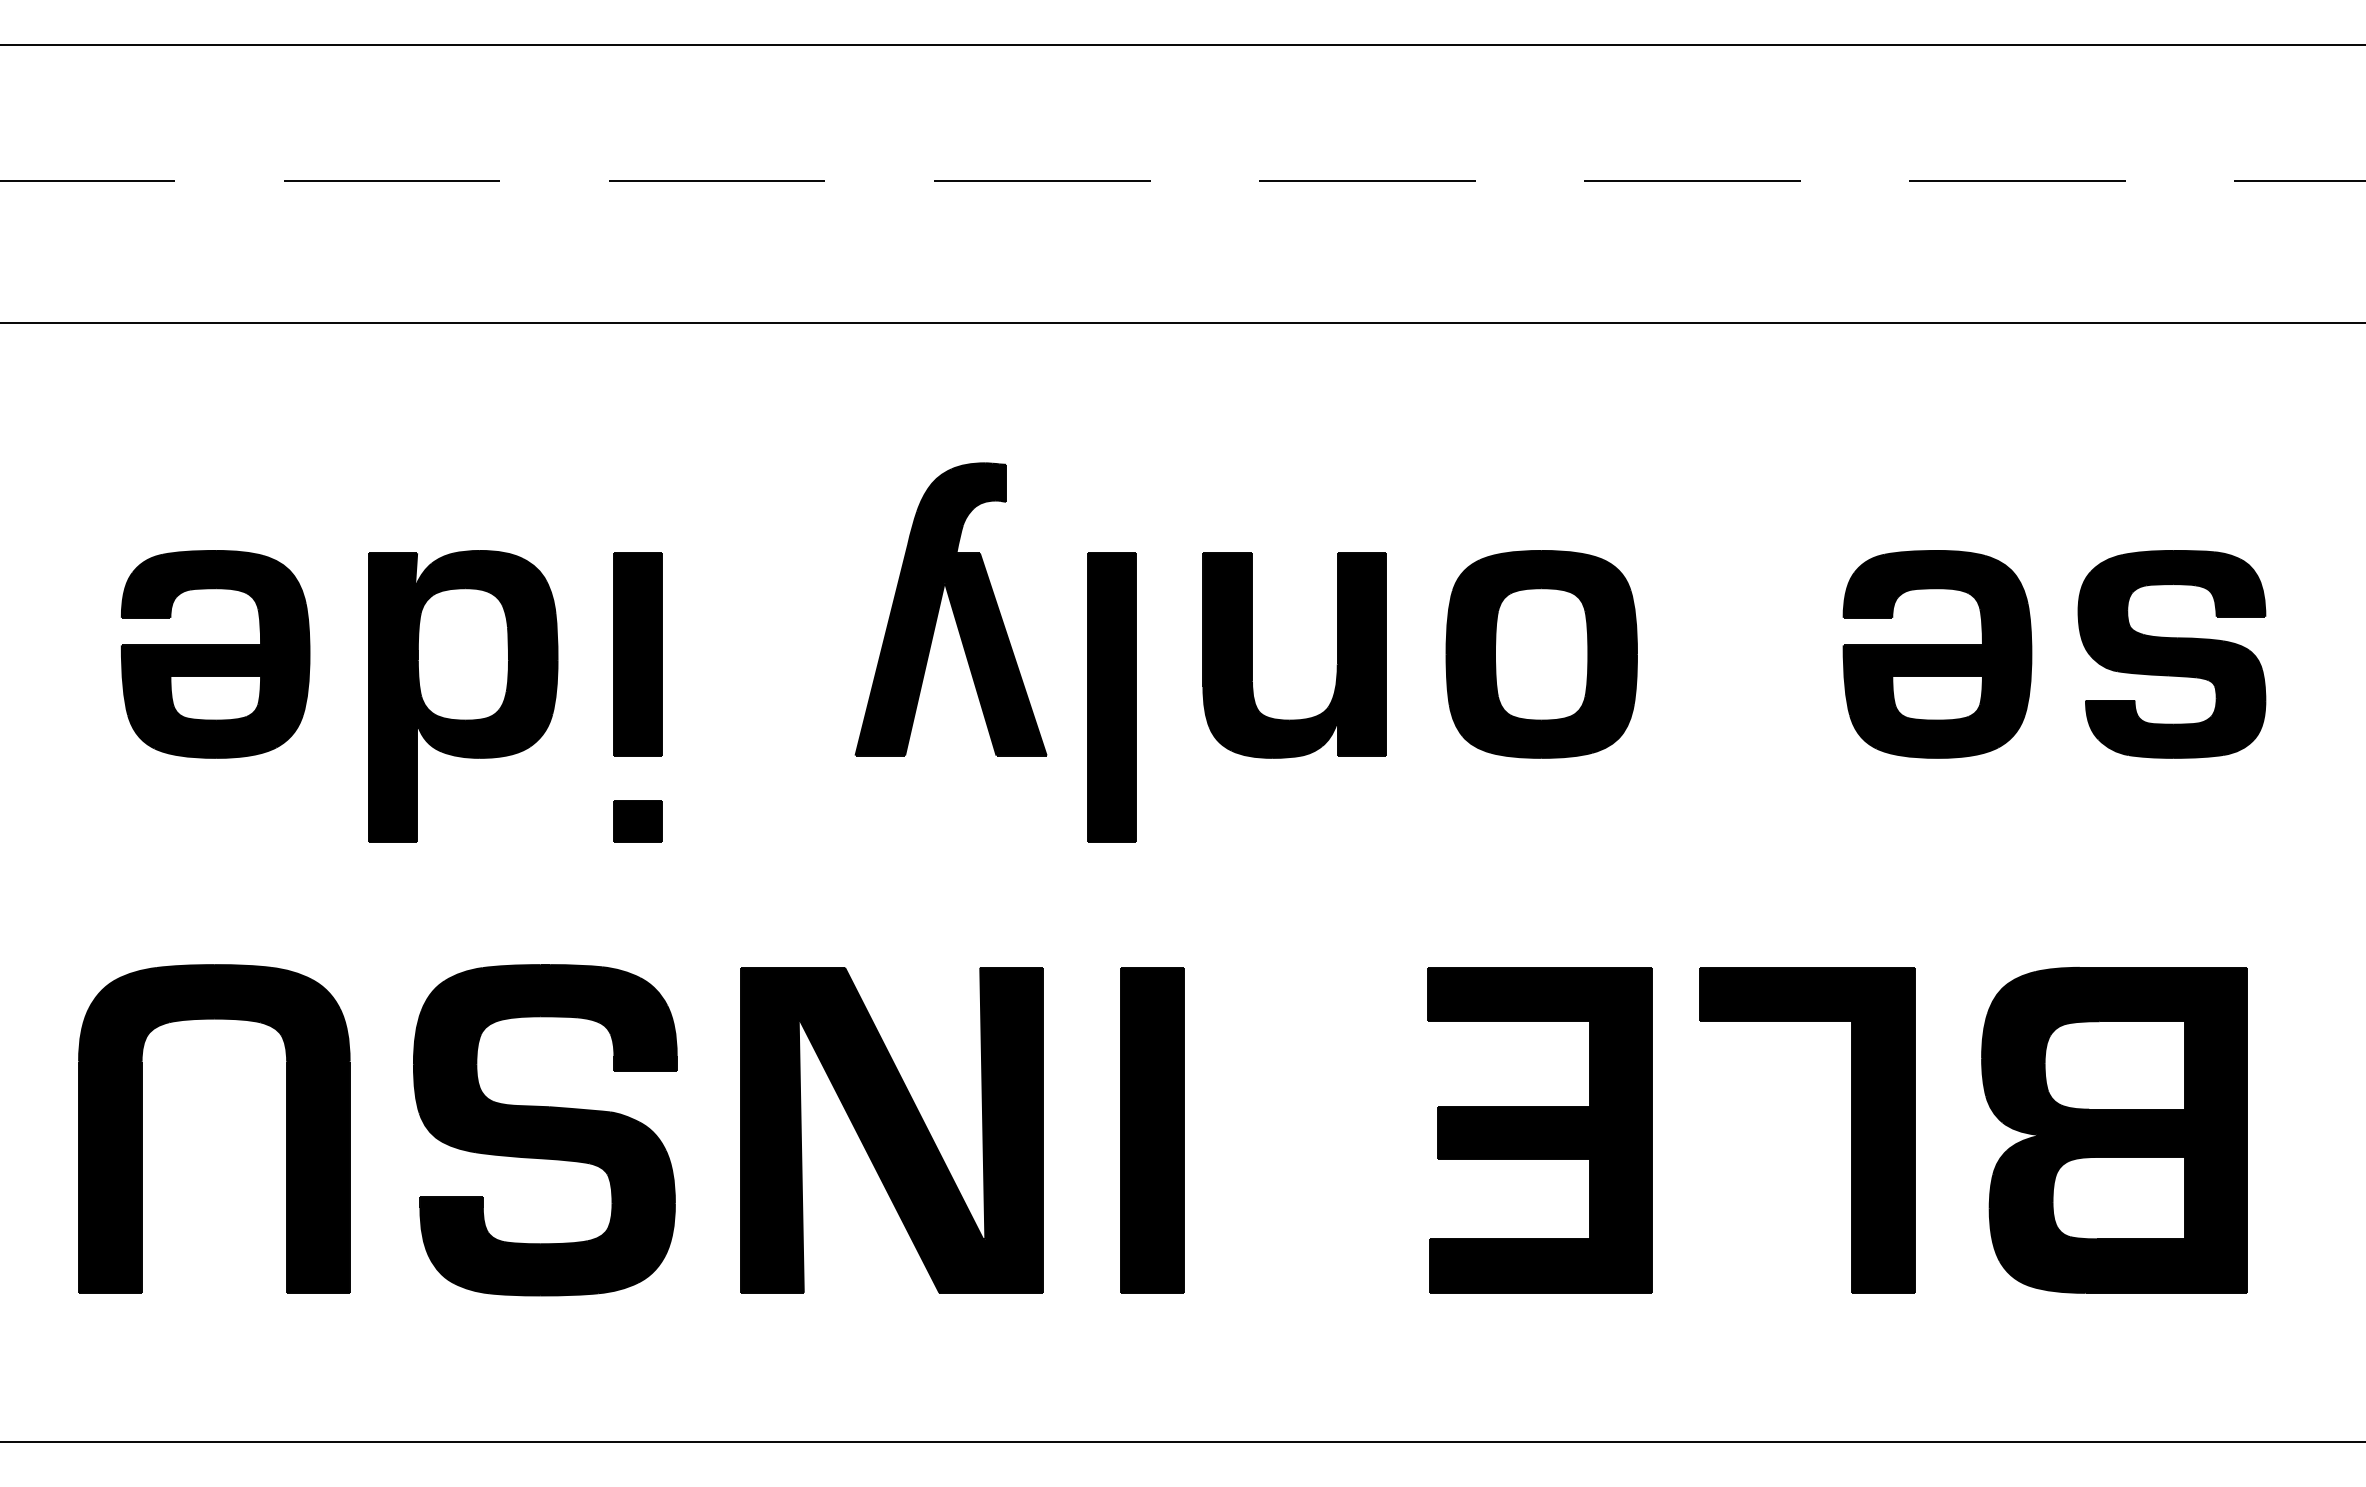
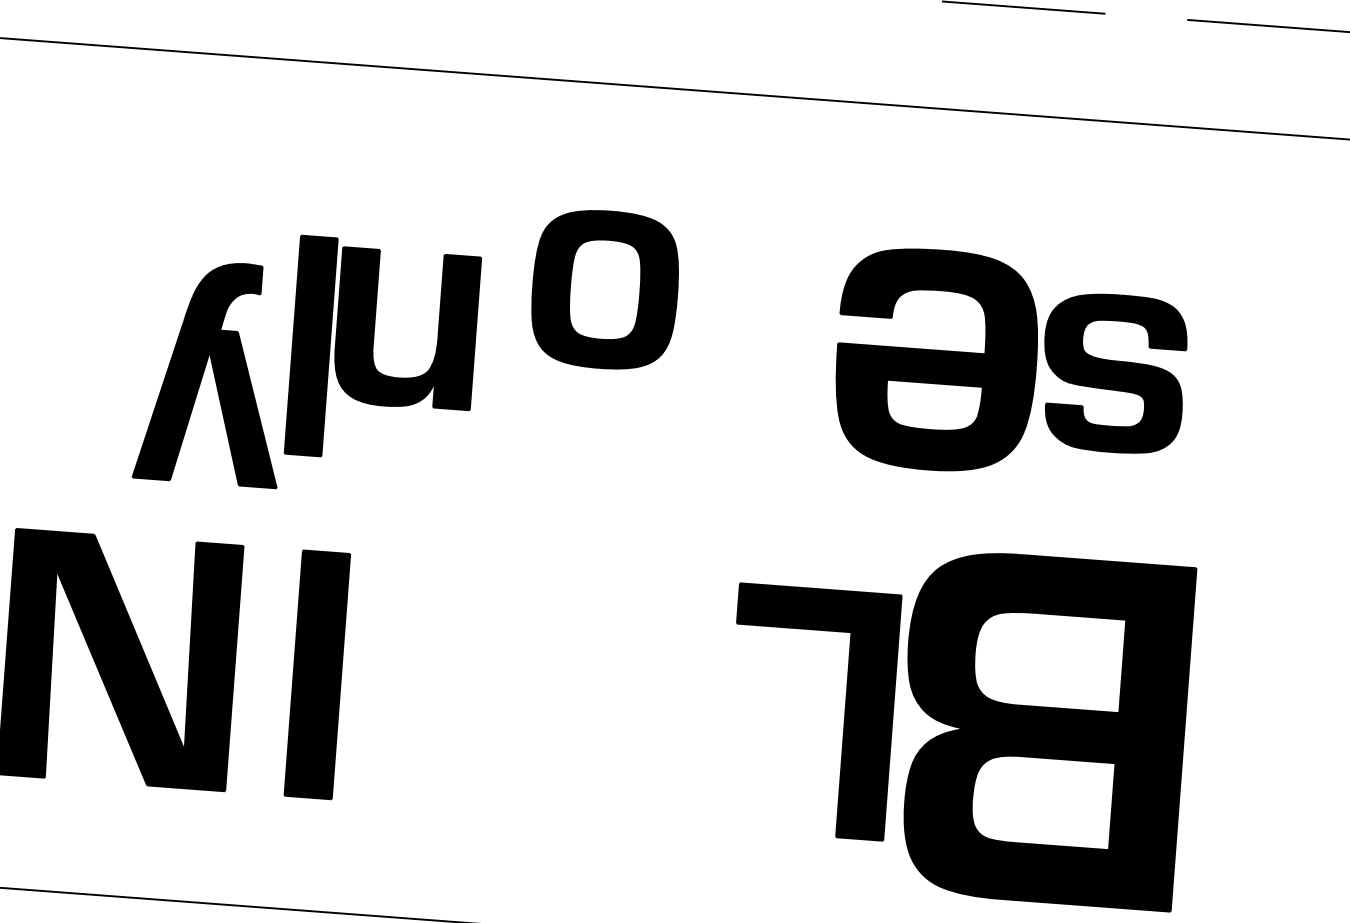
part: (950, 609) -> (212, 372), moved
part: (1541, 654) -> (604, 289), moved
part: (1937, 654) -> (936, 360), size x1.4
part: (1252, 655) -> (374, 327), moved
part: (1539, 1130) -> (609, 696), removed
part: (2114, 1130) -> (1043, 729), size x1.4

